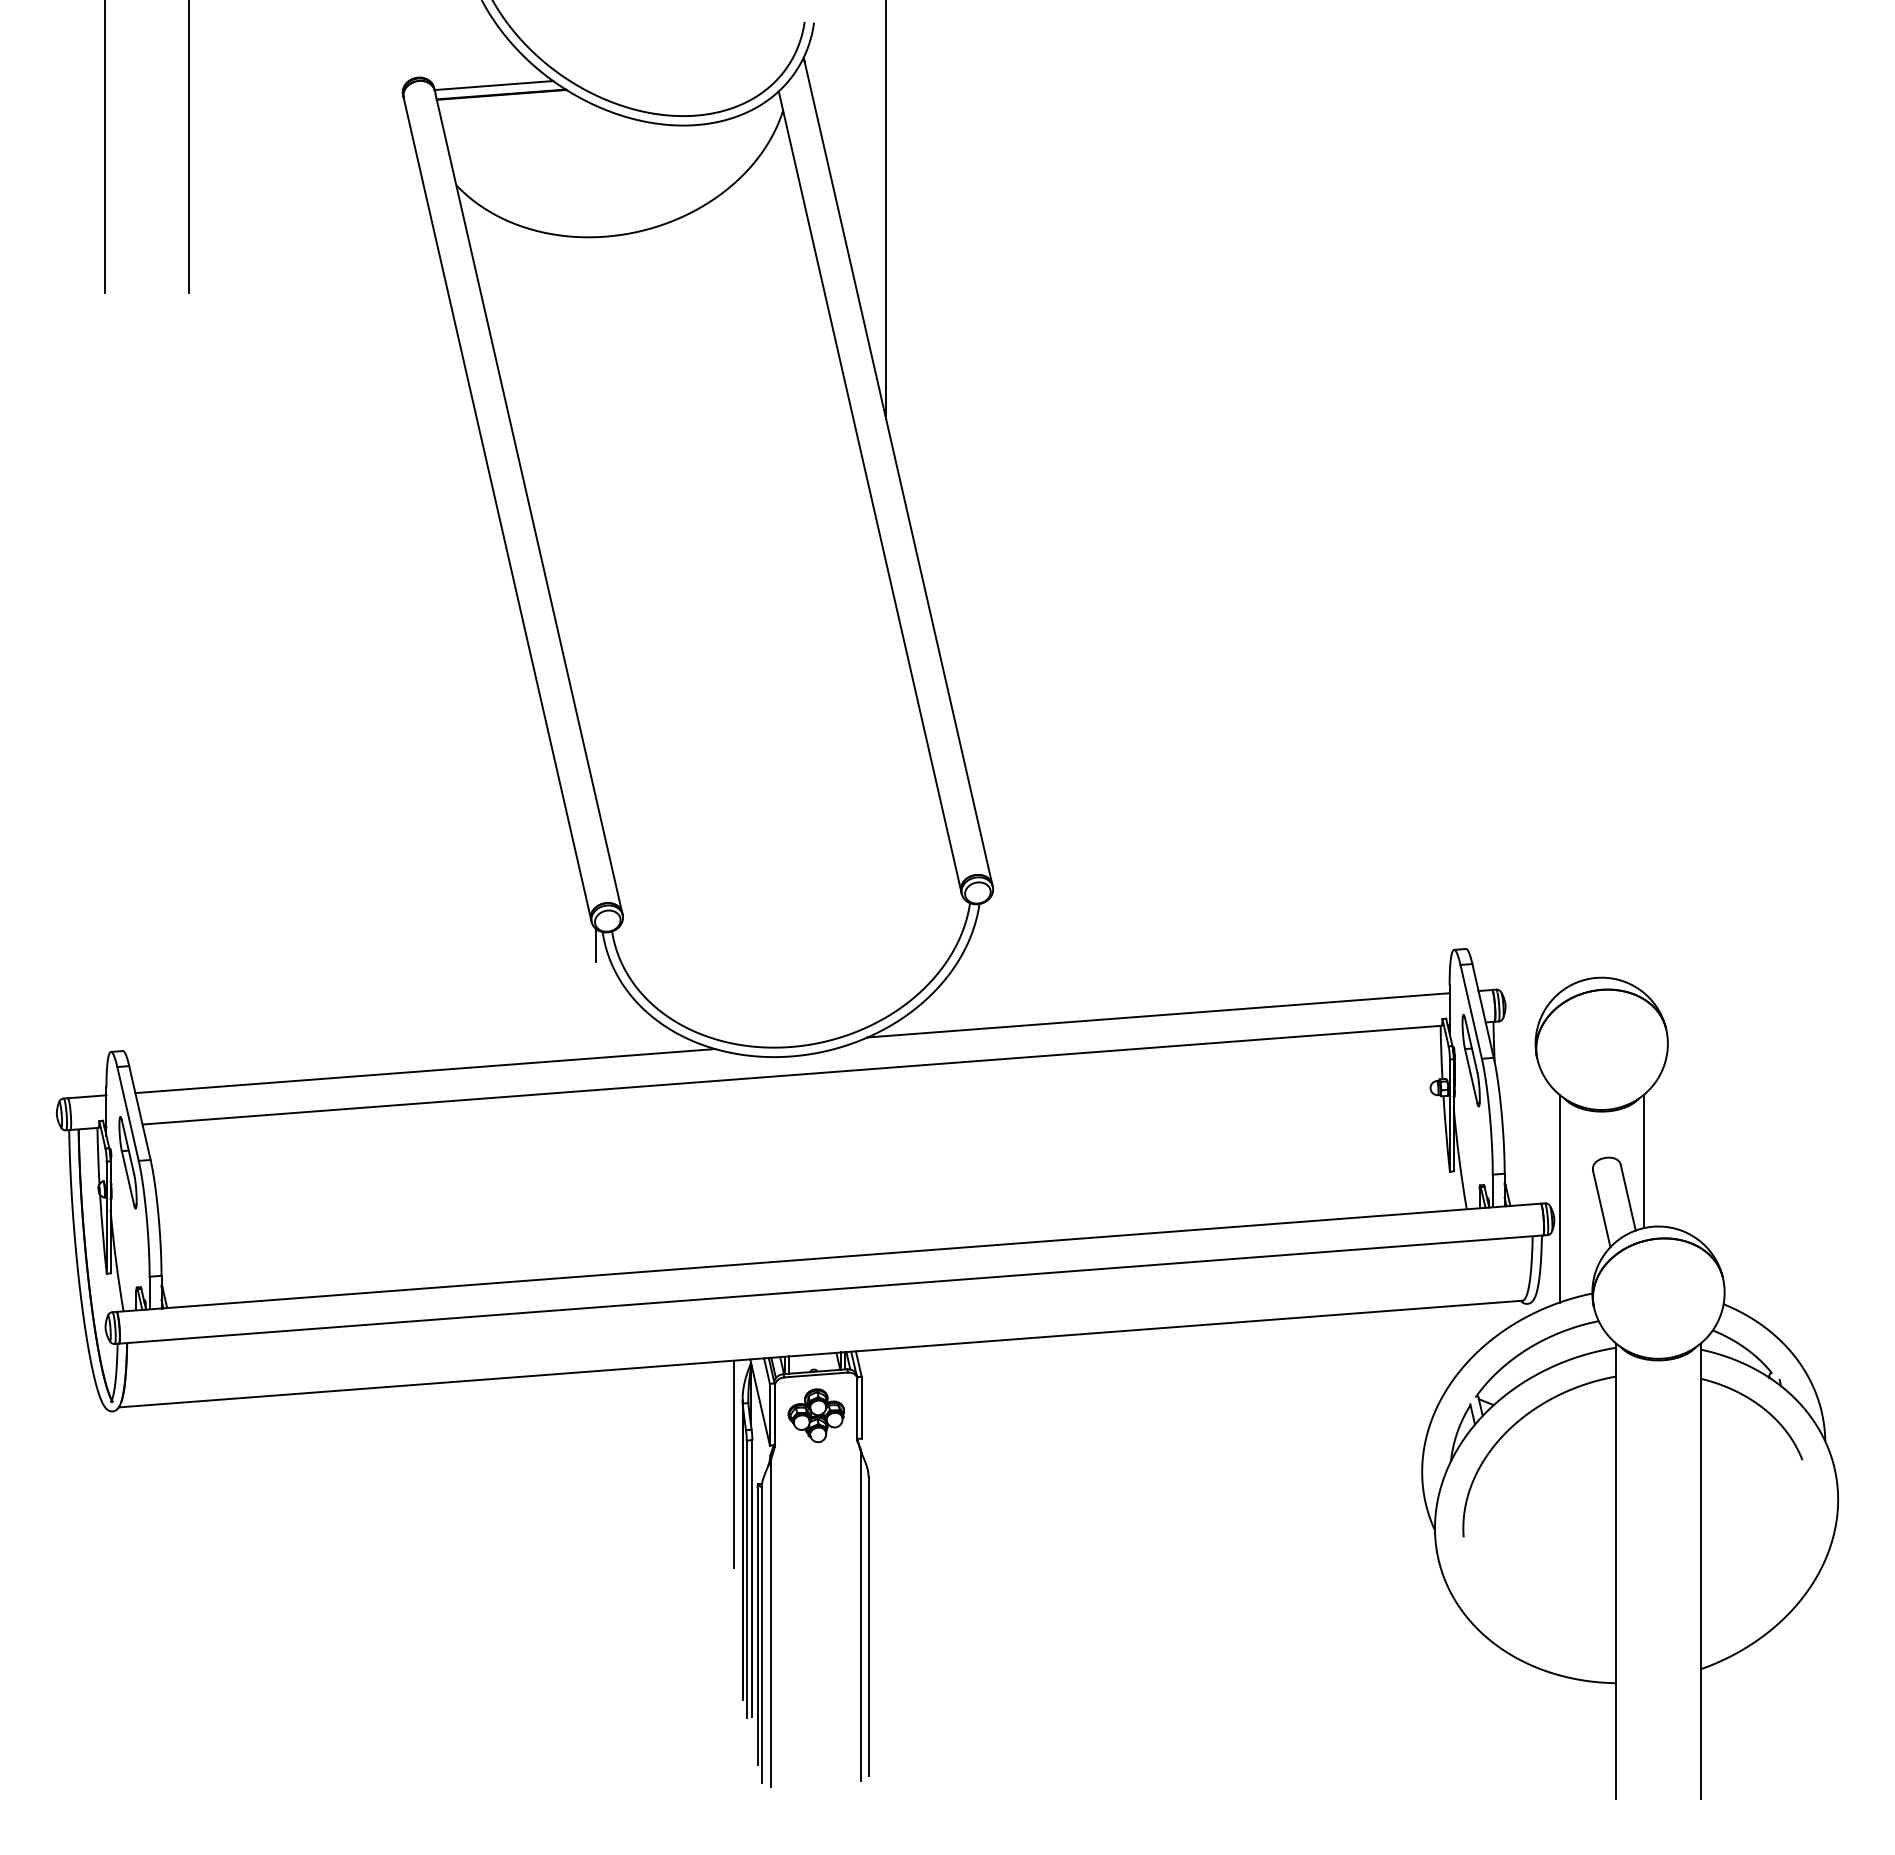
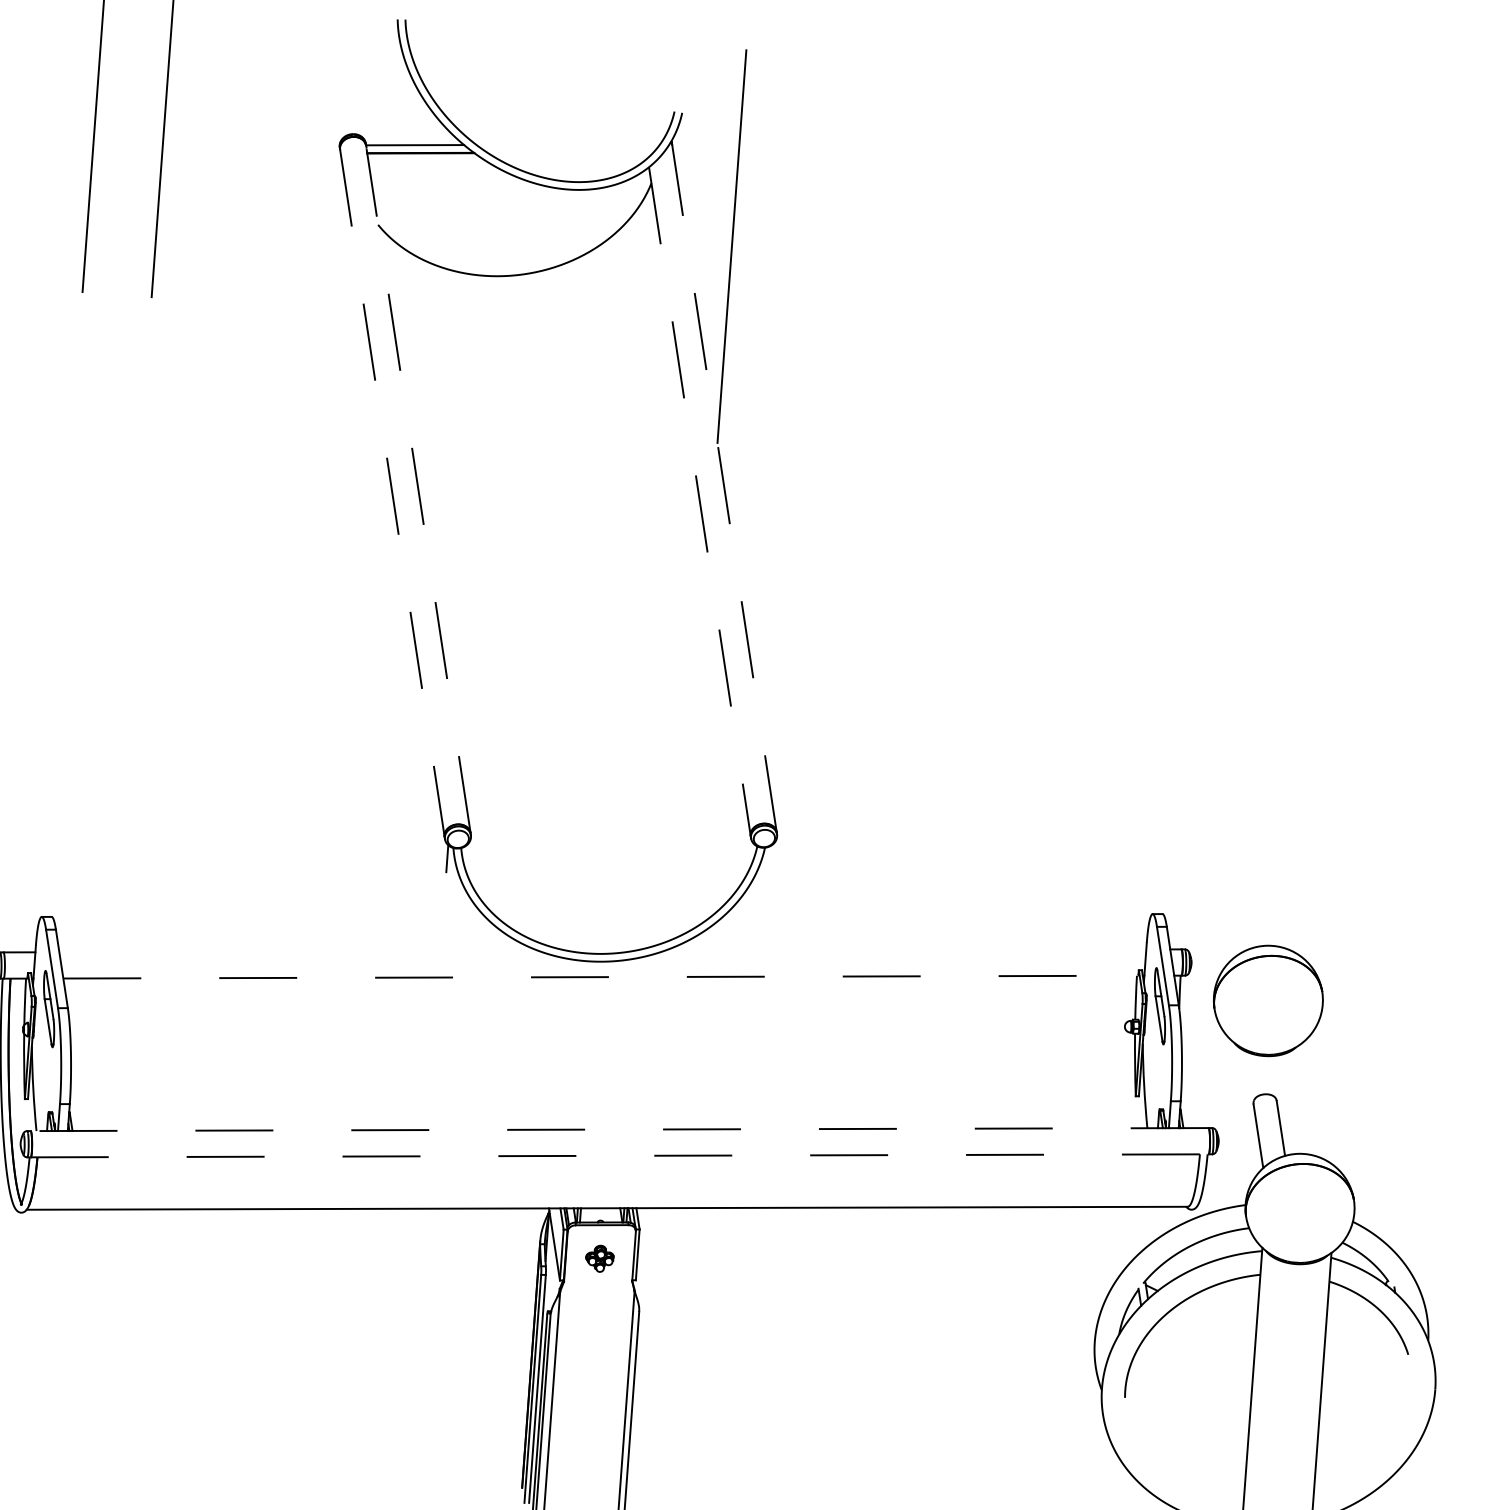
line: (898, 473) -> (724, 488), solid -> dashed
line: (870, 491) -> (700, 501), solid -> dashed
line: (528, 503) -> (418, 491), solid -> dashed
line: (497, 508) -> (392, 493), solid -> dashed
line: (1158, 1015) -> (905, 950), removed
line: (425, 1071) -> (299, 951), removed
line: (792, 1075) -> (600, 977), solid -> dashed
line: (1643, 1161) -> (1295, 1099), removed
line: (1559, 1198) -> (1224, 1124), removed
line: (828, 1257) -> (619, 1129), solid -> dashed
line: (831, 1289) -> (620, 1155), solid -> dashed
part: (815, 1415) -> (599, 1258), size x0.6
line: (734, 1463) -> (529, 1293), removed

